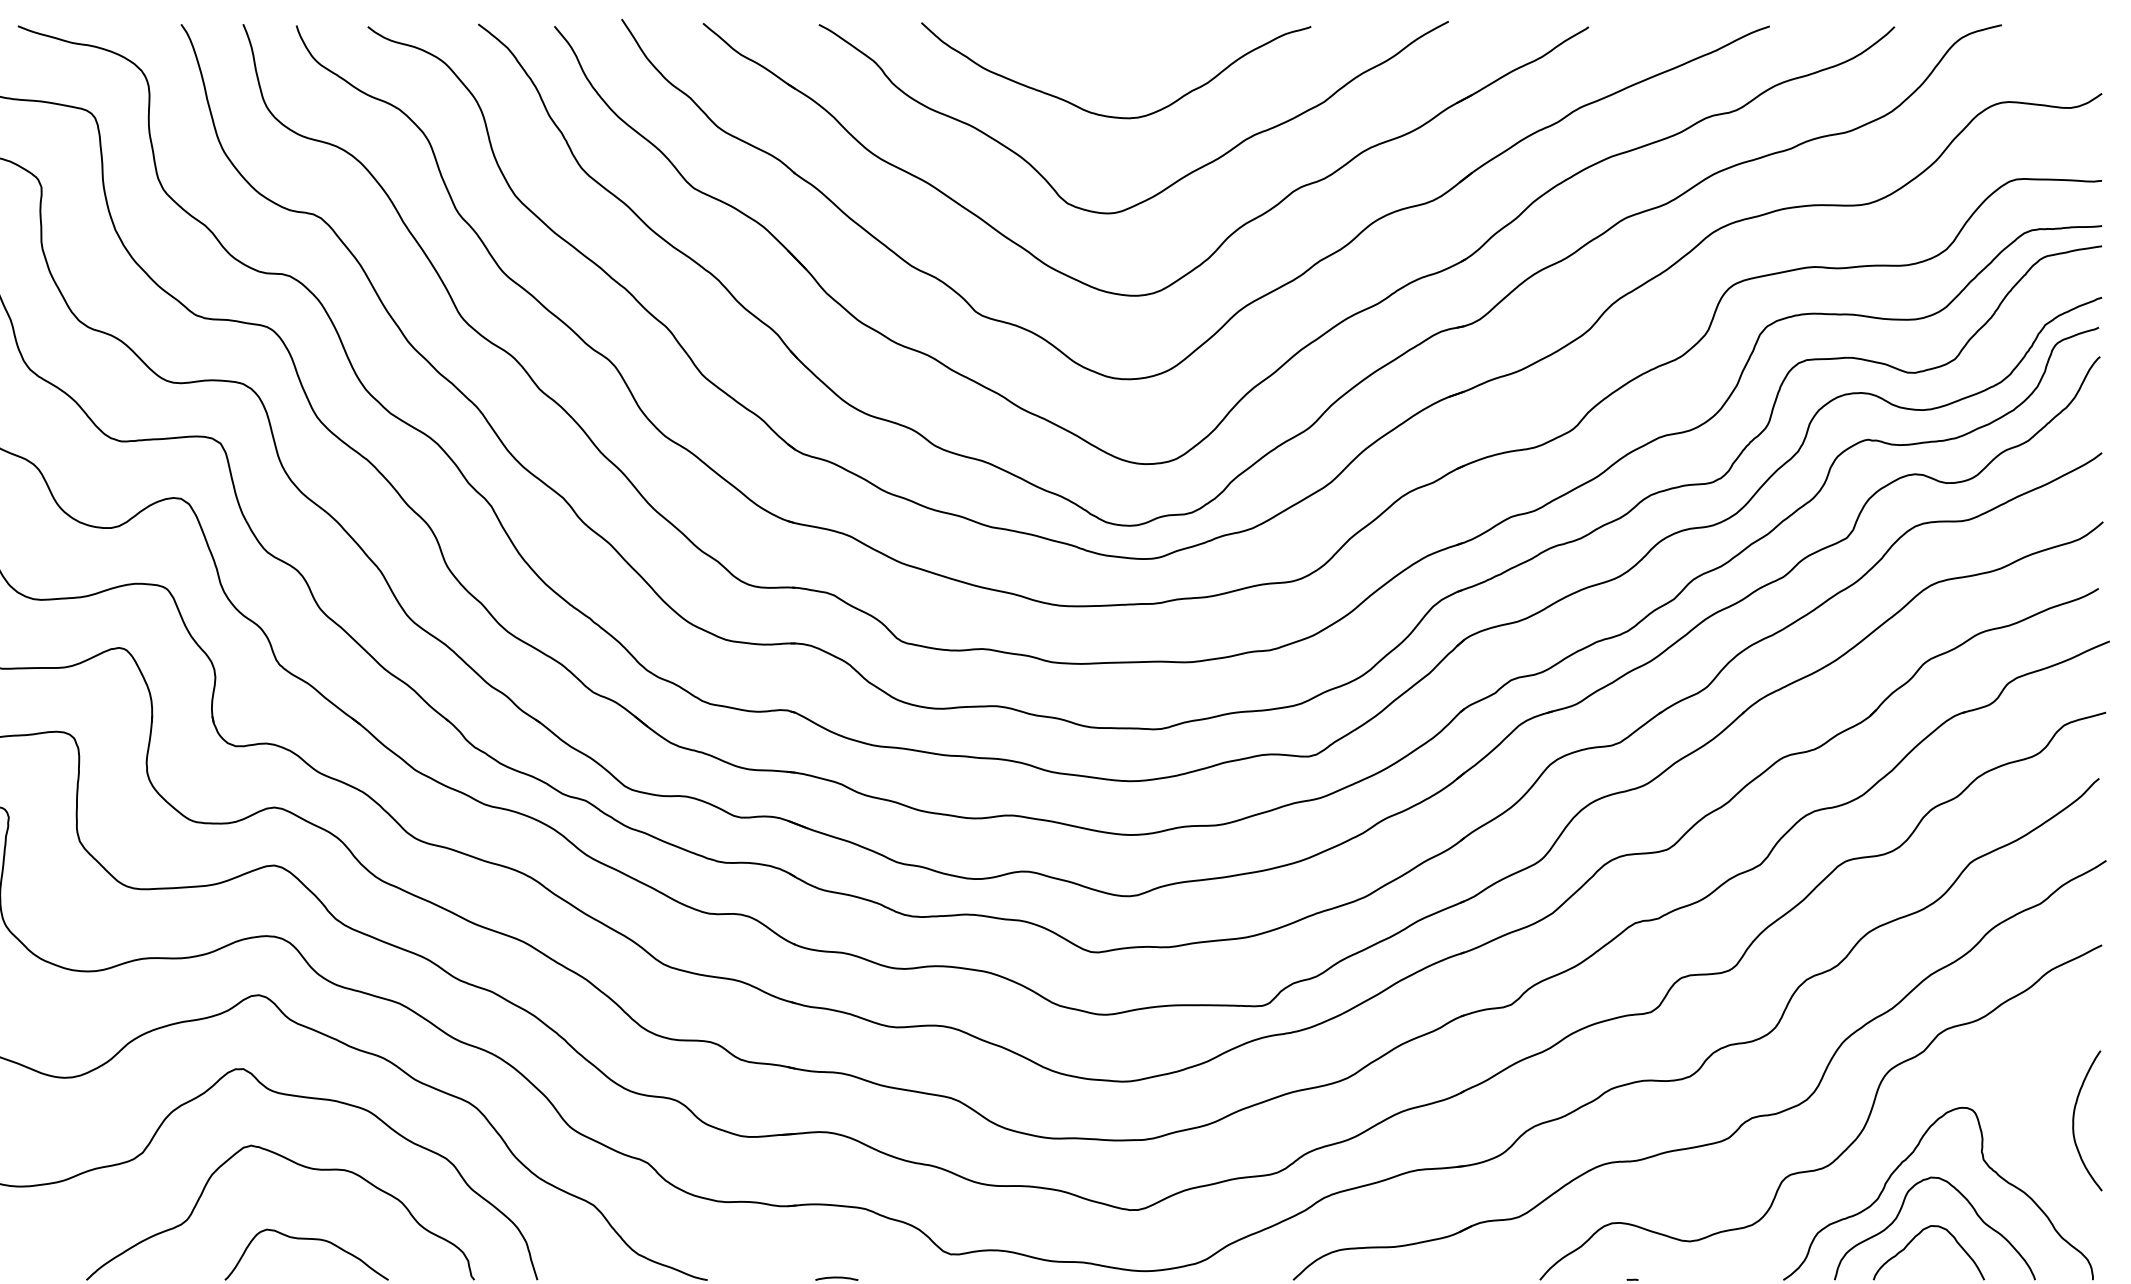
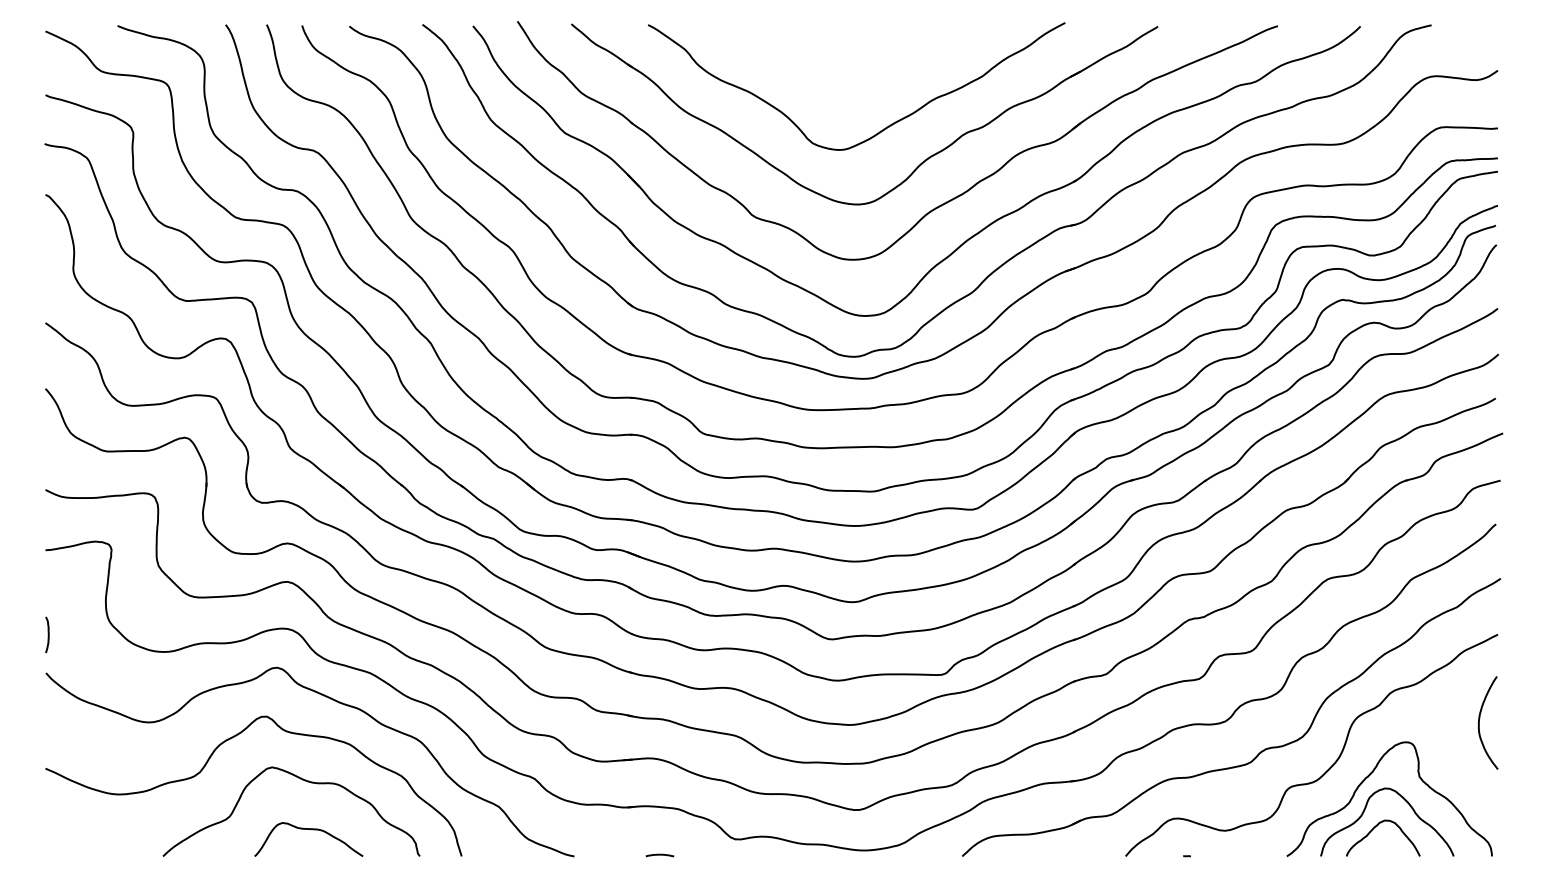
curve: (1107, 114) -> (839, 84), removed
curve: (2074, 1120) -> (1479, 722), moved

